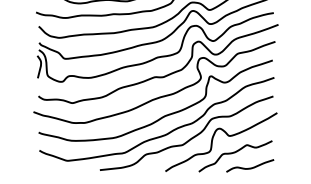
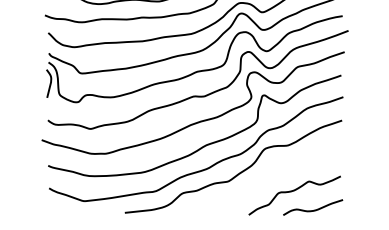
curve: (213, 139) -> (267, 174), removed

